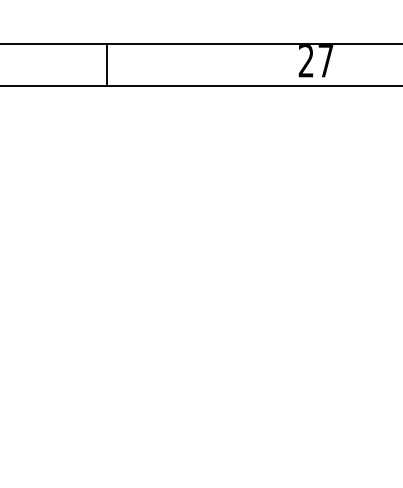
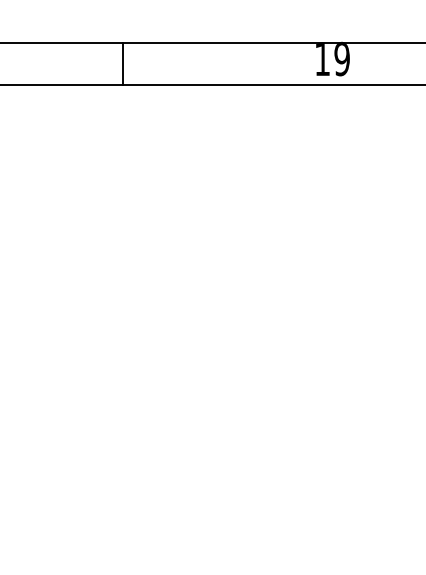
text: (316, 59) -> (332, 58), 27 -> 19

